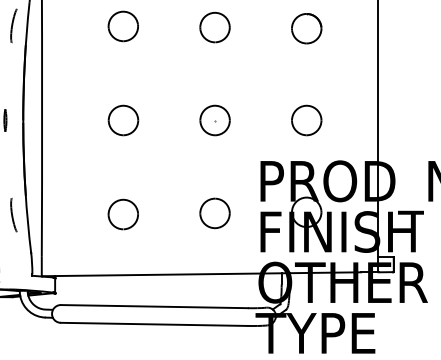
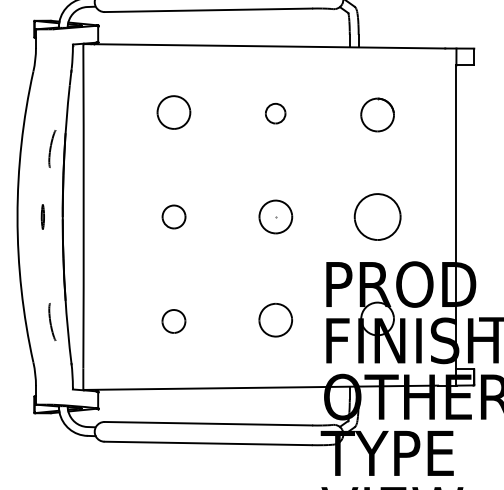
part: (14, 25) -> (52, 148), moved
part: (214, 27) -> (275, 113), size x0.6
part: (122, 120) -> (173, 216), size x0.7
part: (306, 120) -> (377, 216), size x1.4
part: (122, 214) -> (173, 321), size x0.7

